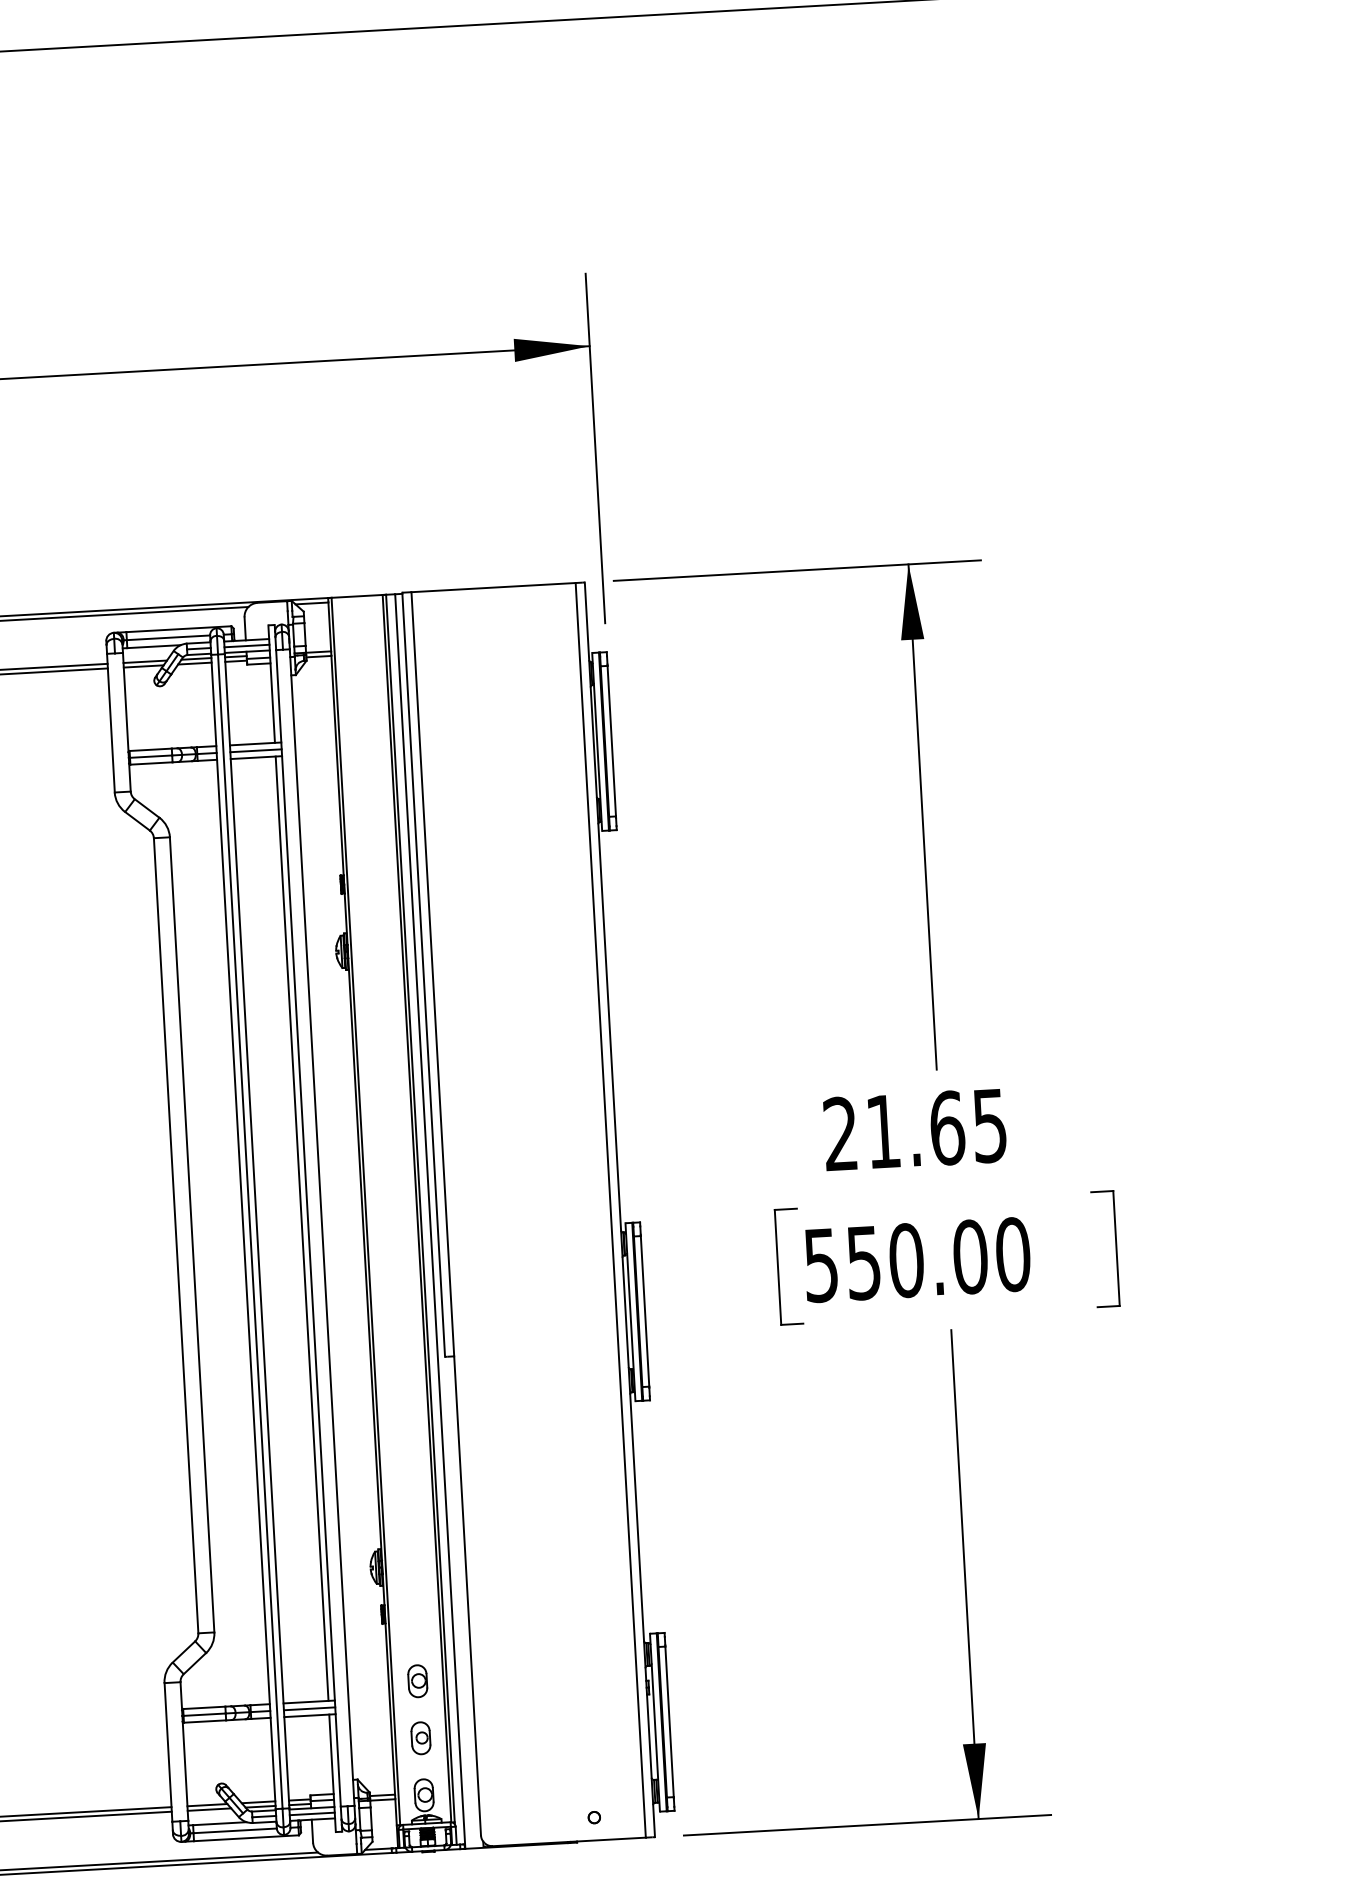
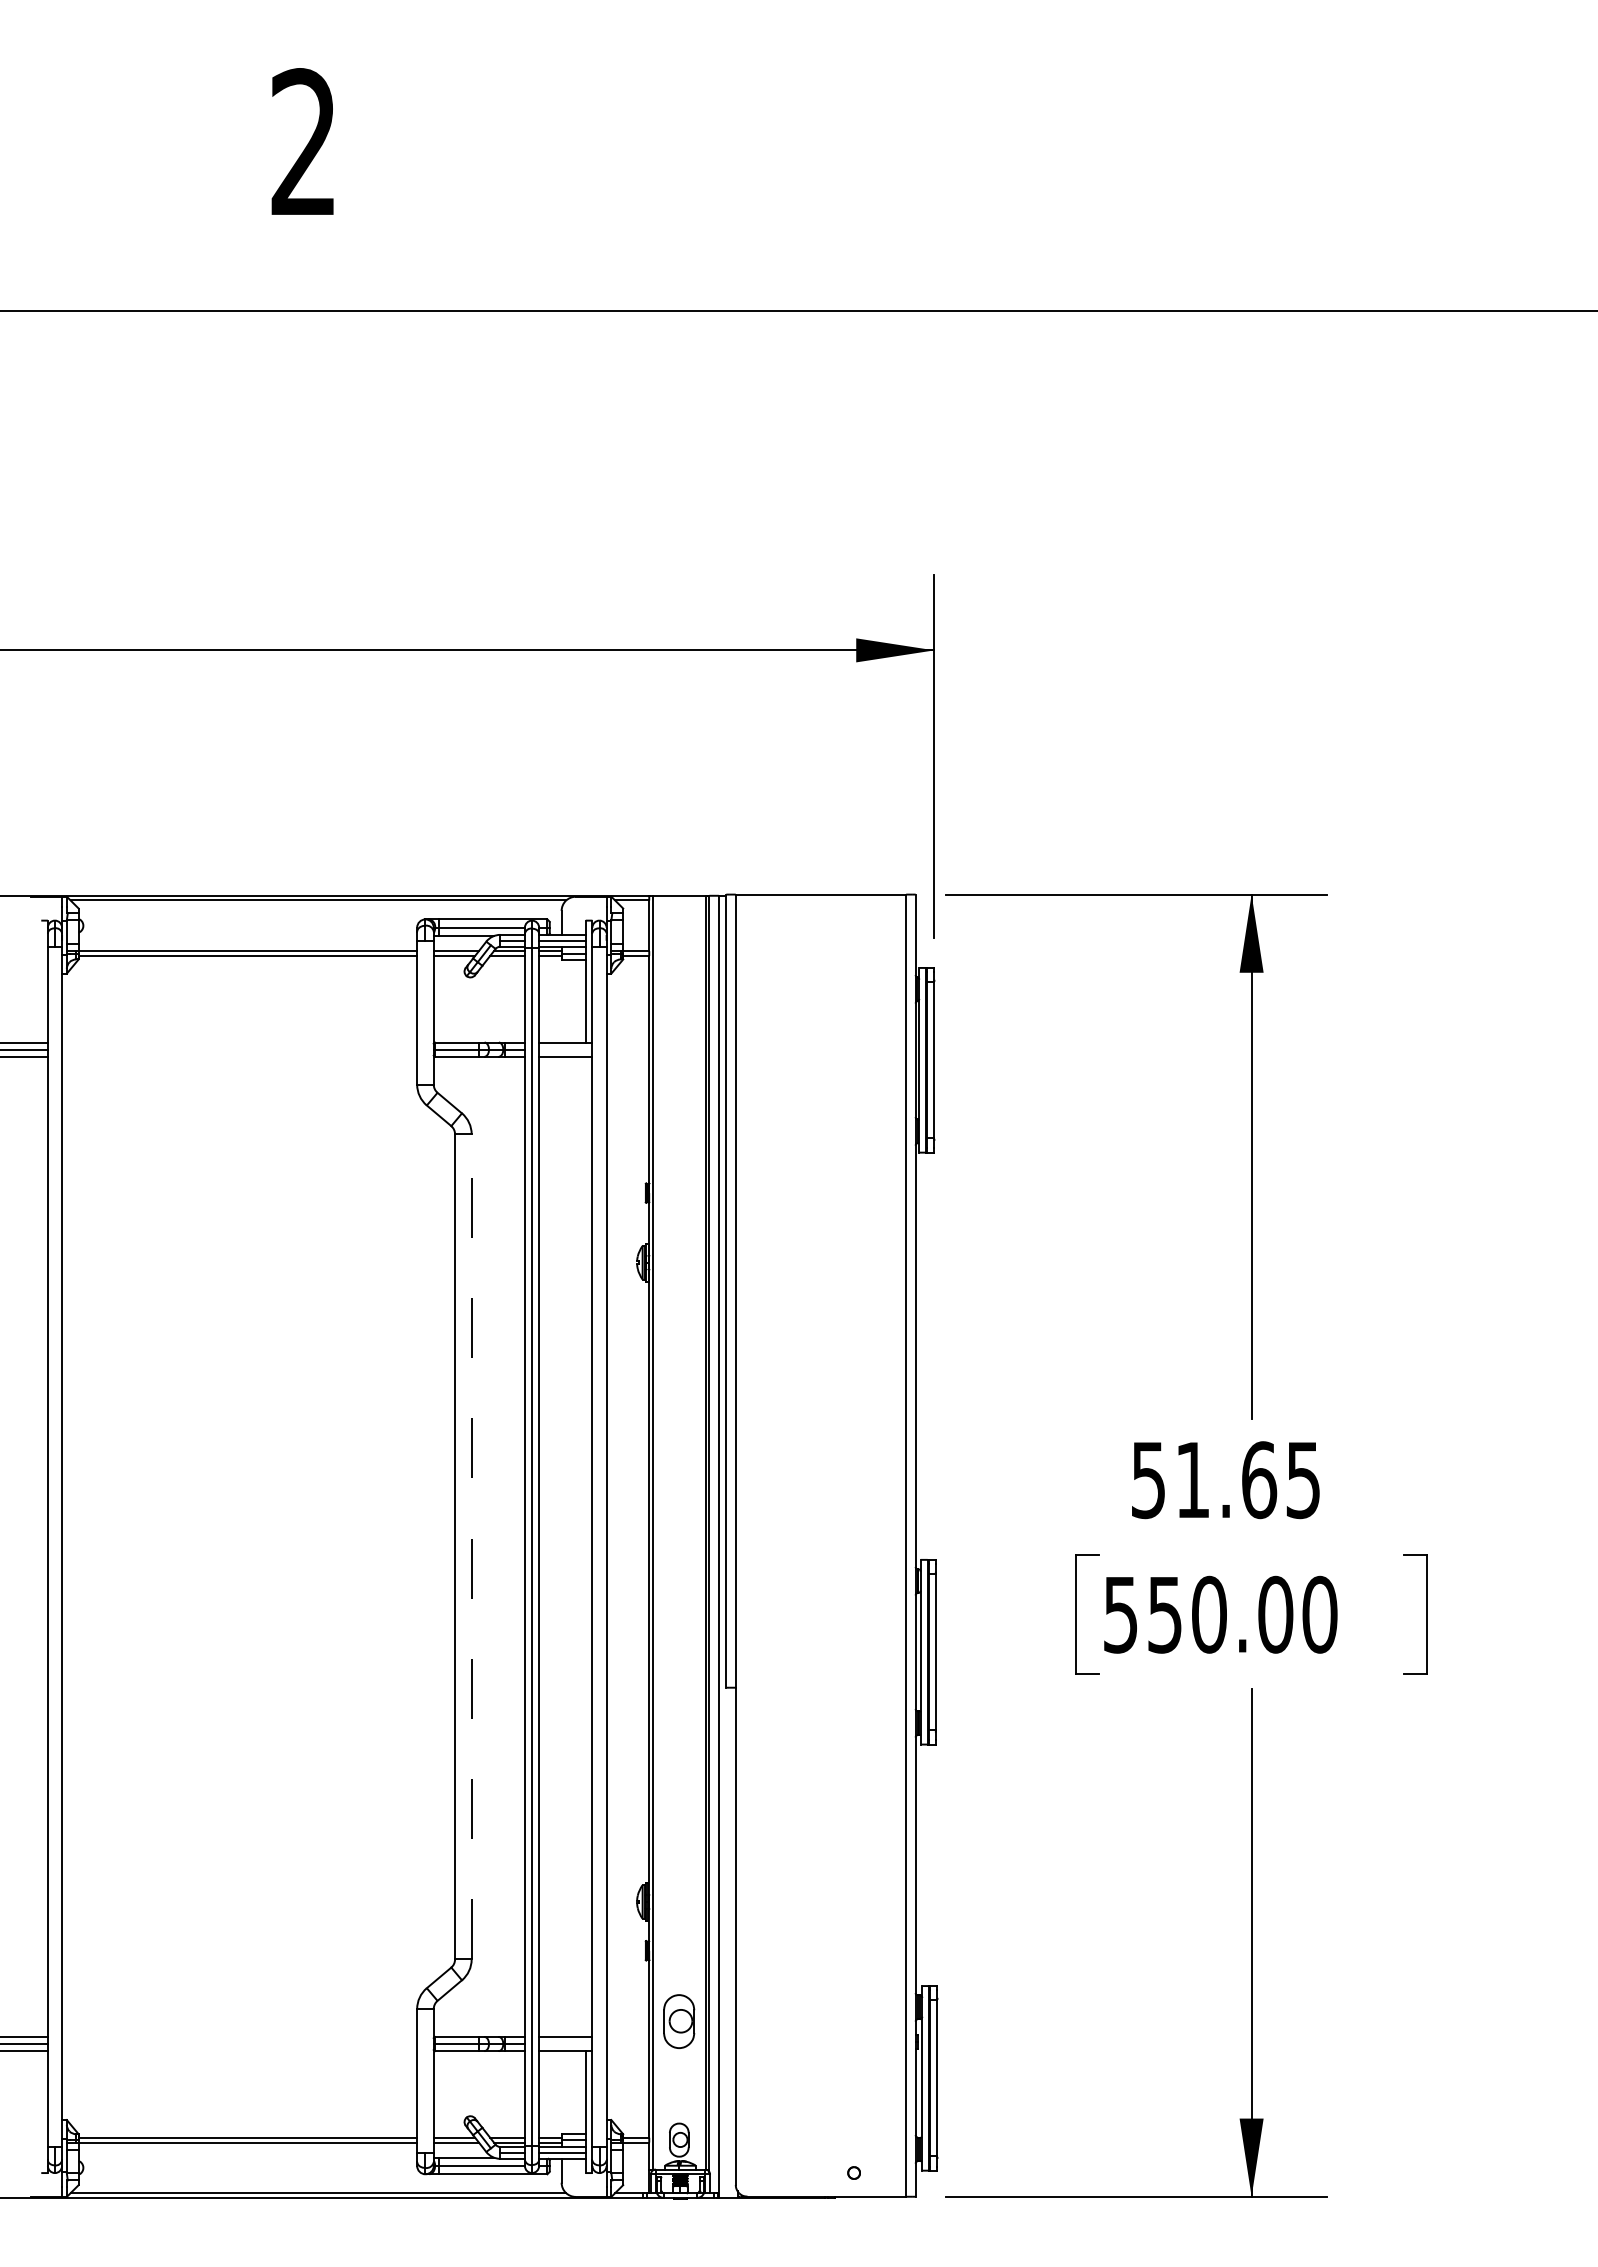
line: (255, 750) -> (565, 1049), removed
text: (839, 1134) -> (1147, 1480), 21.65 -> 51.65
line: (301, 1228) -> (585, 1546), removed
line: (191, 1234) -> (471, 1546), solid -> dashed
part: (417, 1681) -> (679, 2021), size x1.6
line: (309, 1709) -> (565, 2044), removed
part: (421, 1737) -> (679, 2080), removed

